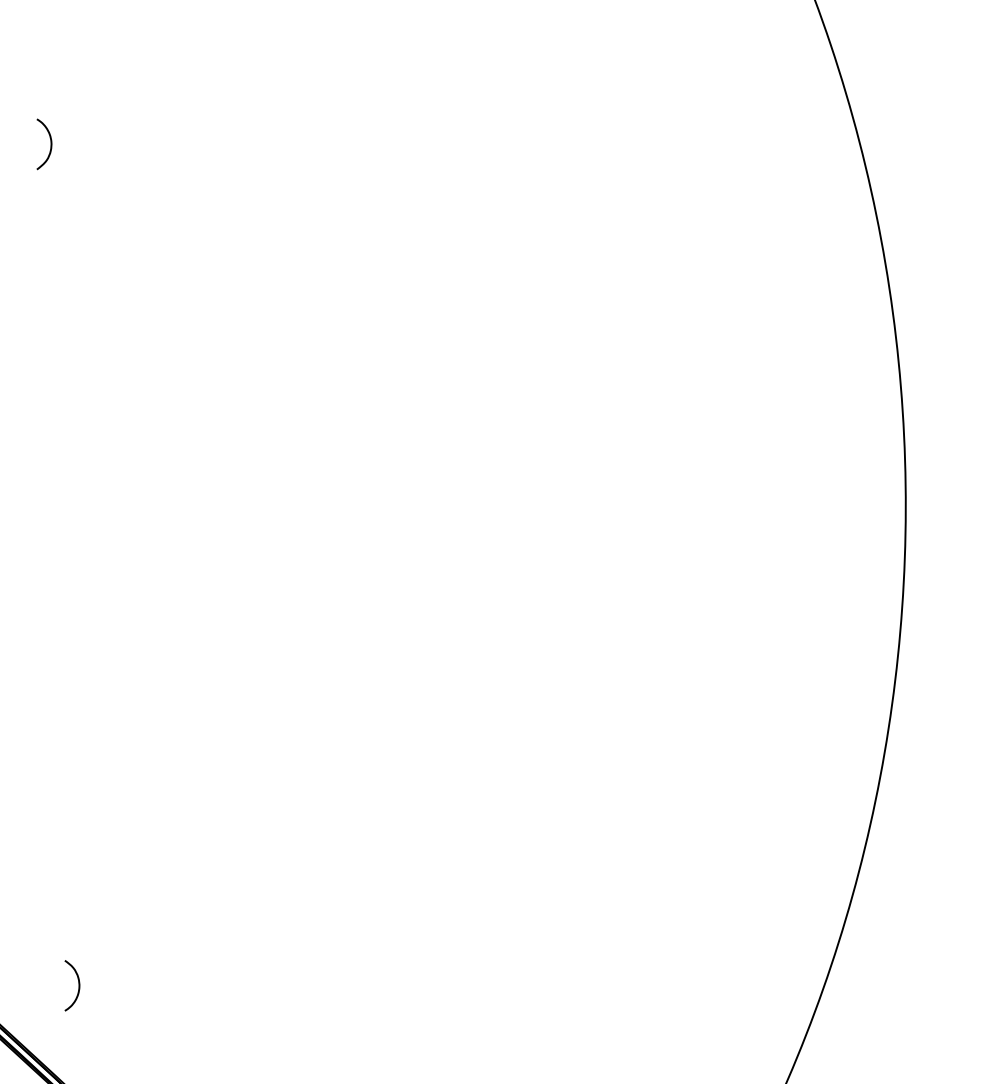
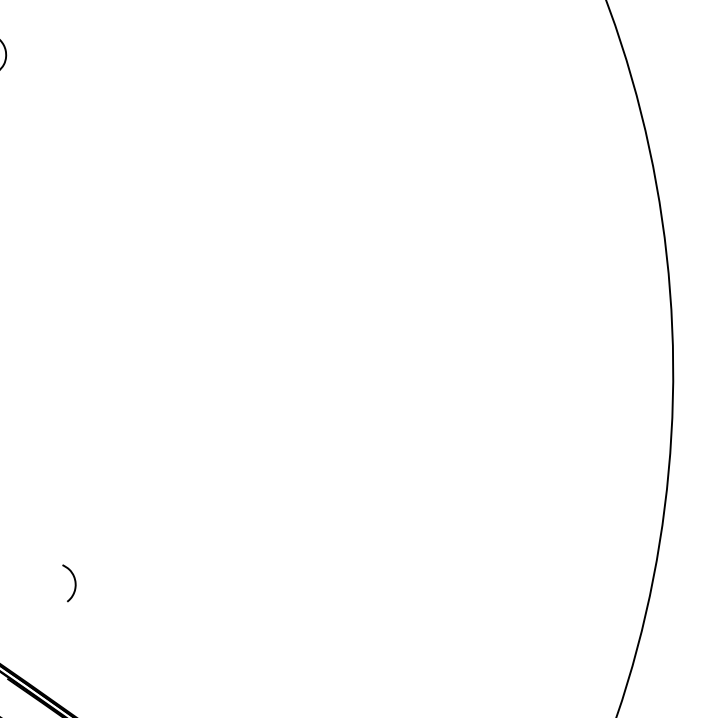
curve: (78, 985) -> (74, 581), moved

